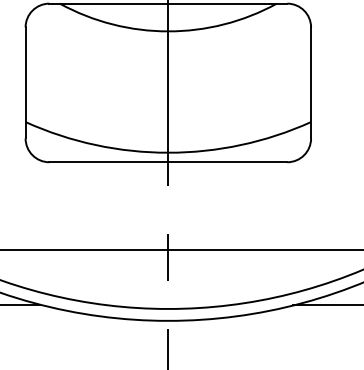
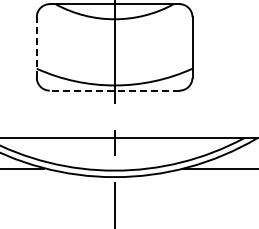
line: (25, 81) -> (36, 46), solid -> dashed
line: (168, 161) -> (114, 90), solid -> dashed

